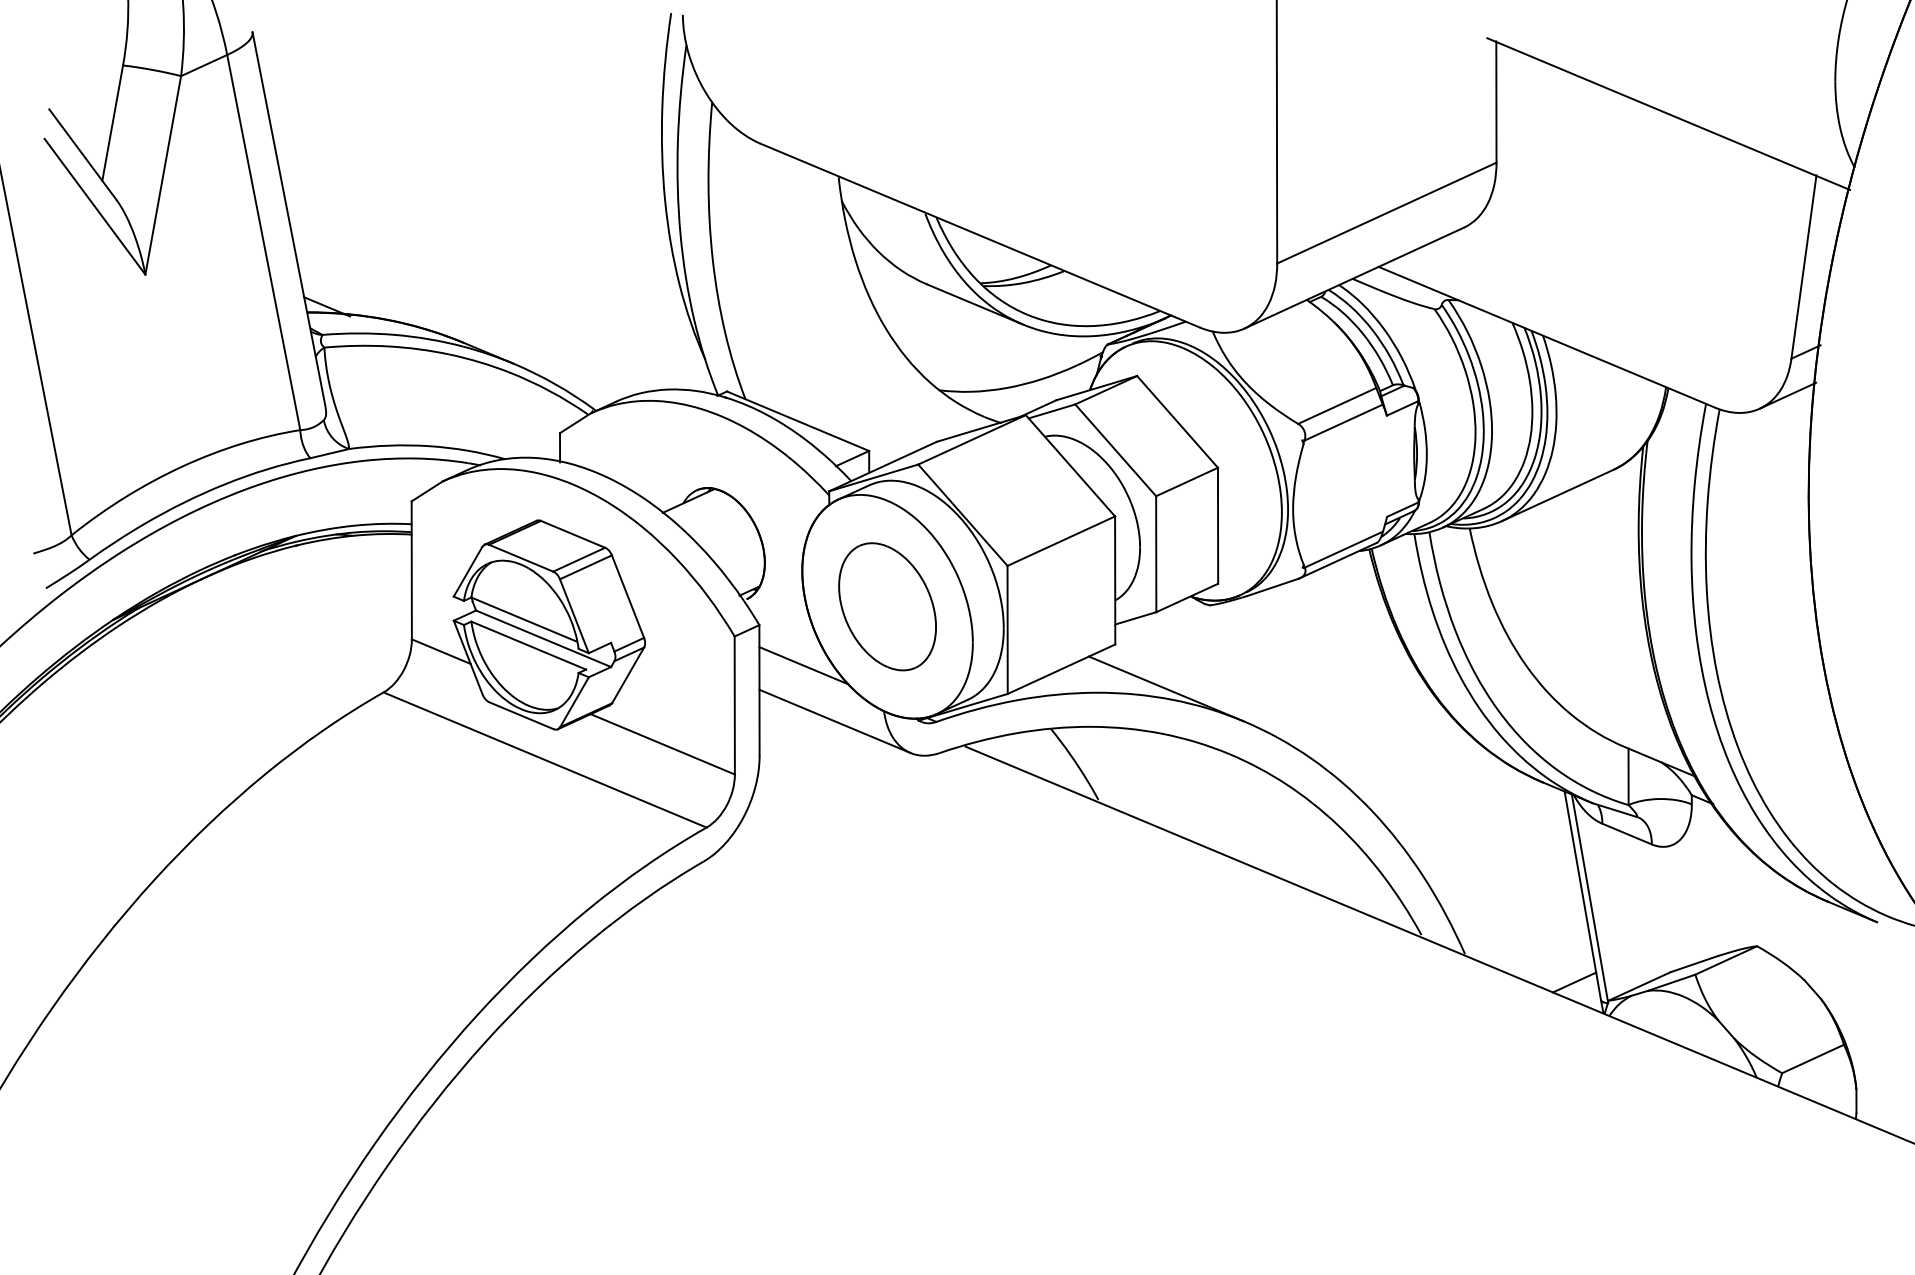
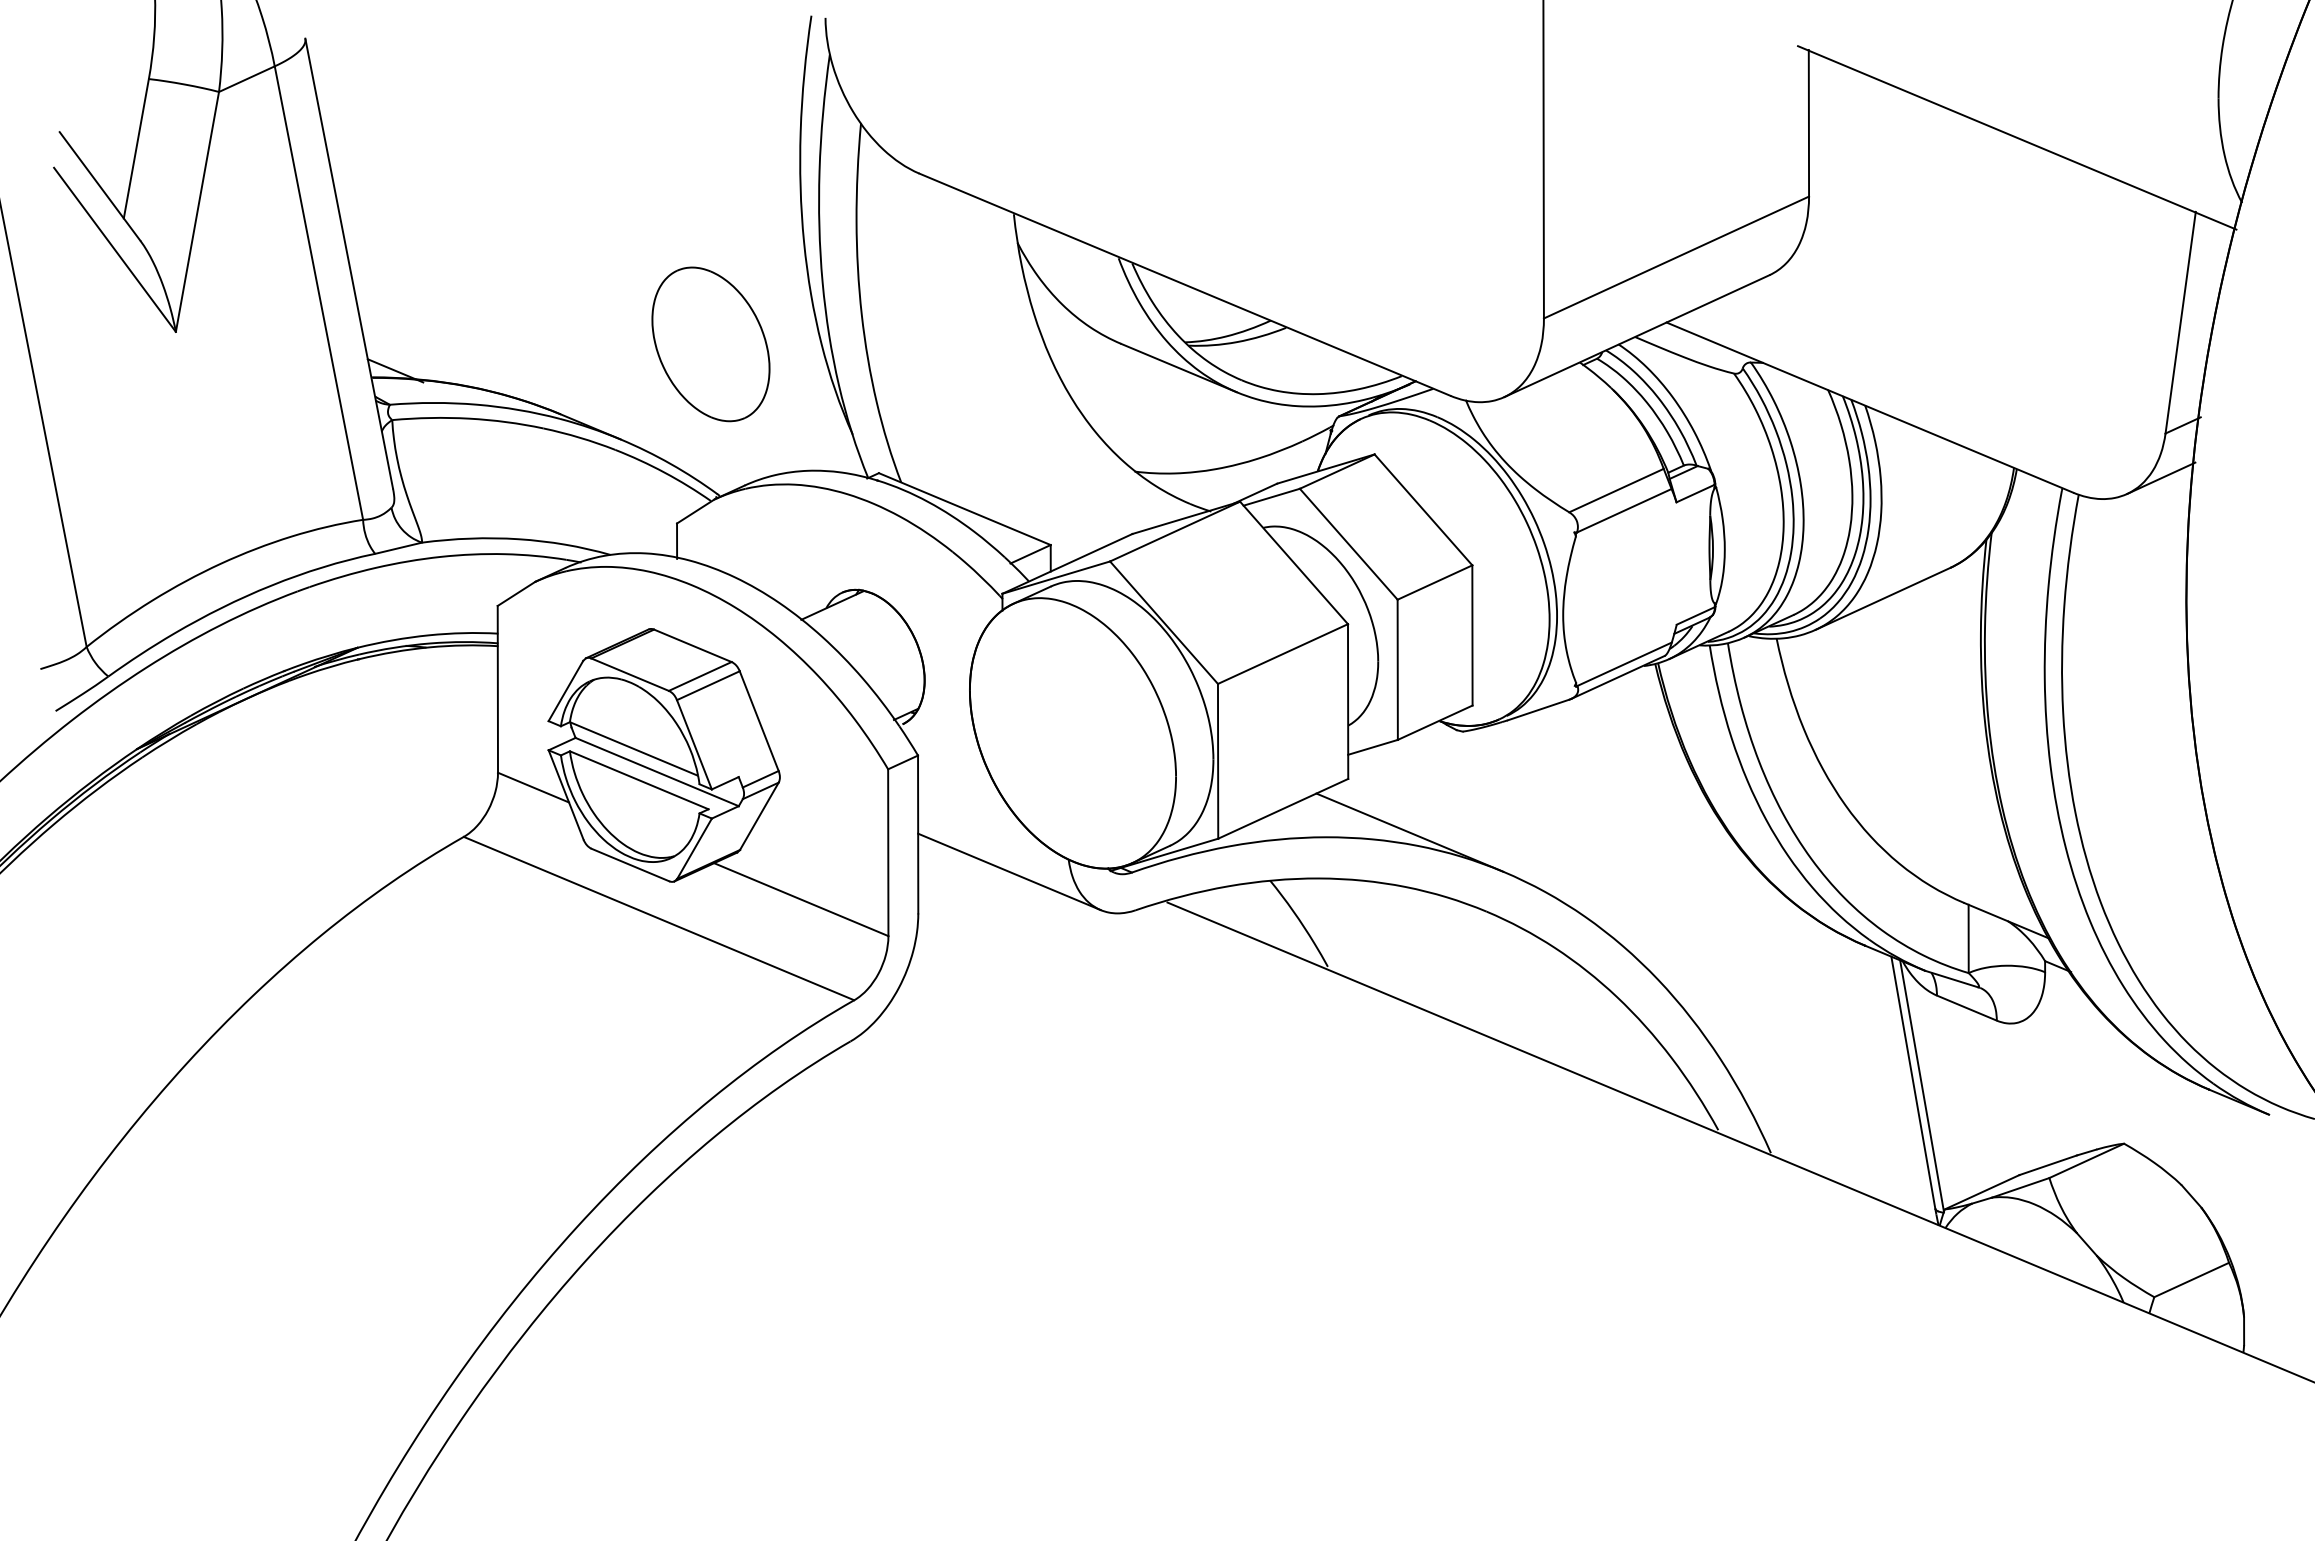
part: (887, 606) -> (710, 344), moved
line: (803, 665) -> (971, 804), removed
line: (1574, 982) -> (1903, 1187), removed

